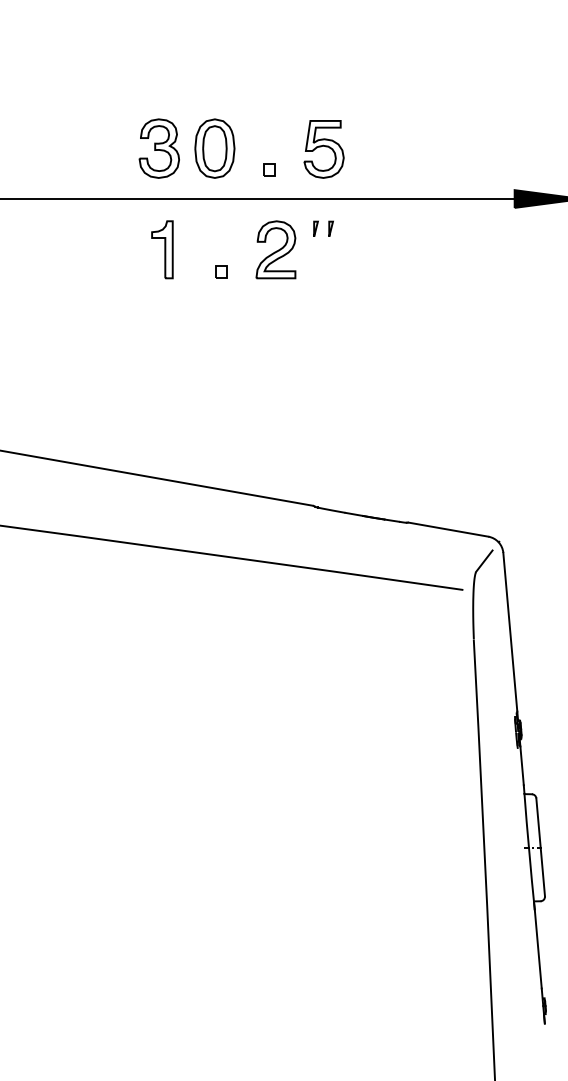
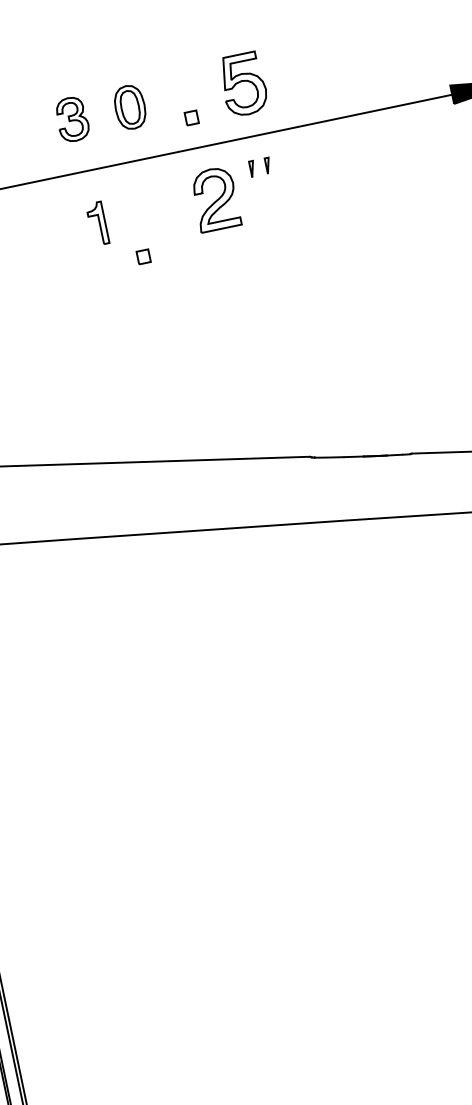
part: (158, 148) -> (71, 119), size x0.7
part: (214, 148) -> (129, 107), size x0.7
part: (162, 249) -> (97, 223), size x0.7
part: (221, 271) -> (143, 256), moved

